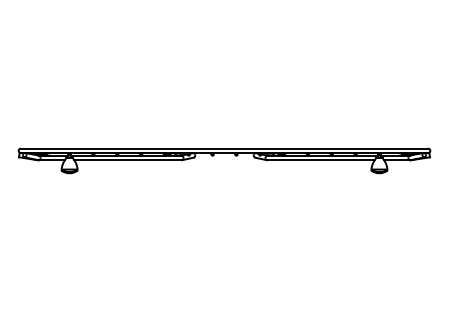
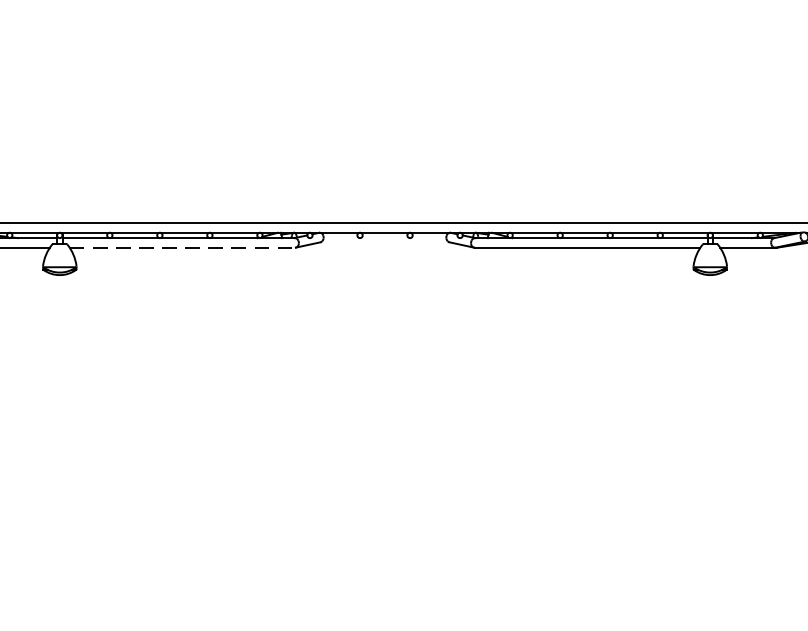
line: (128, 160) -> (183, 248), solid -> dashed

